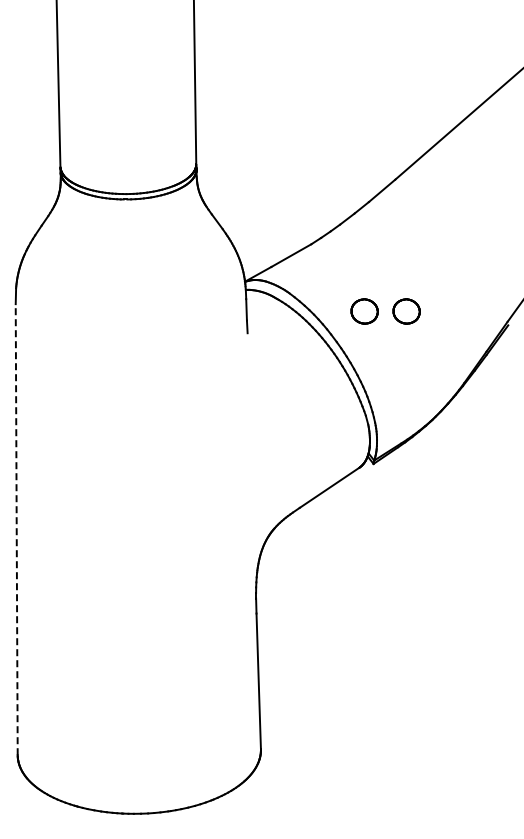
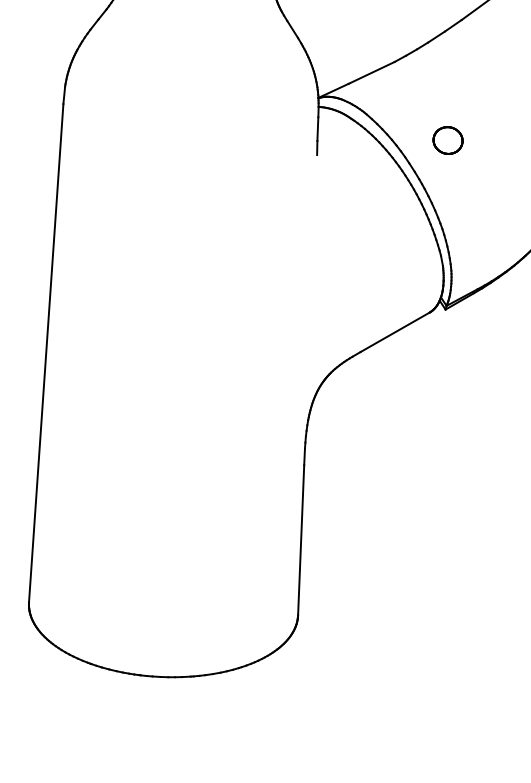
part: (406, 311) -> (494, 143), removed
line: (16, 529) -> (45, 352), dashed -> solid

